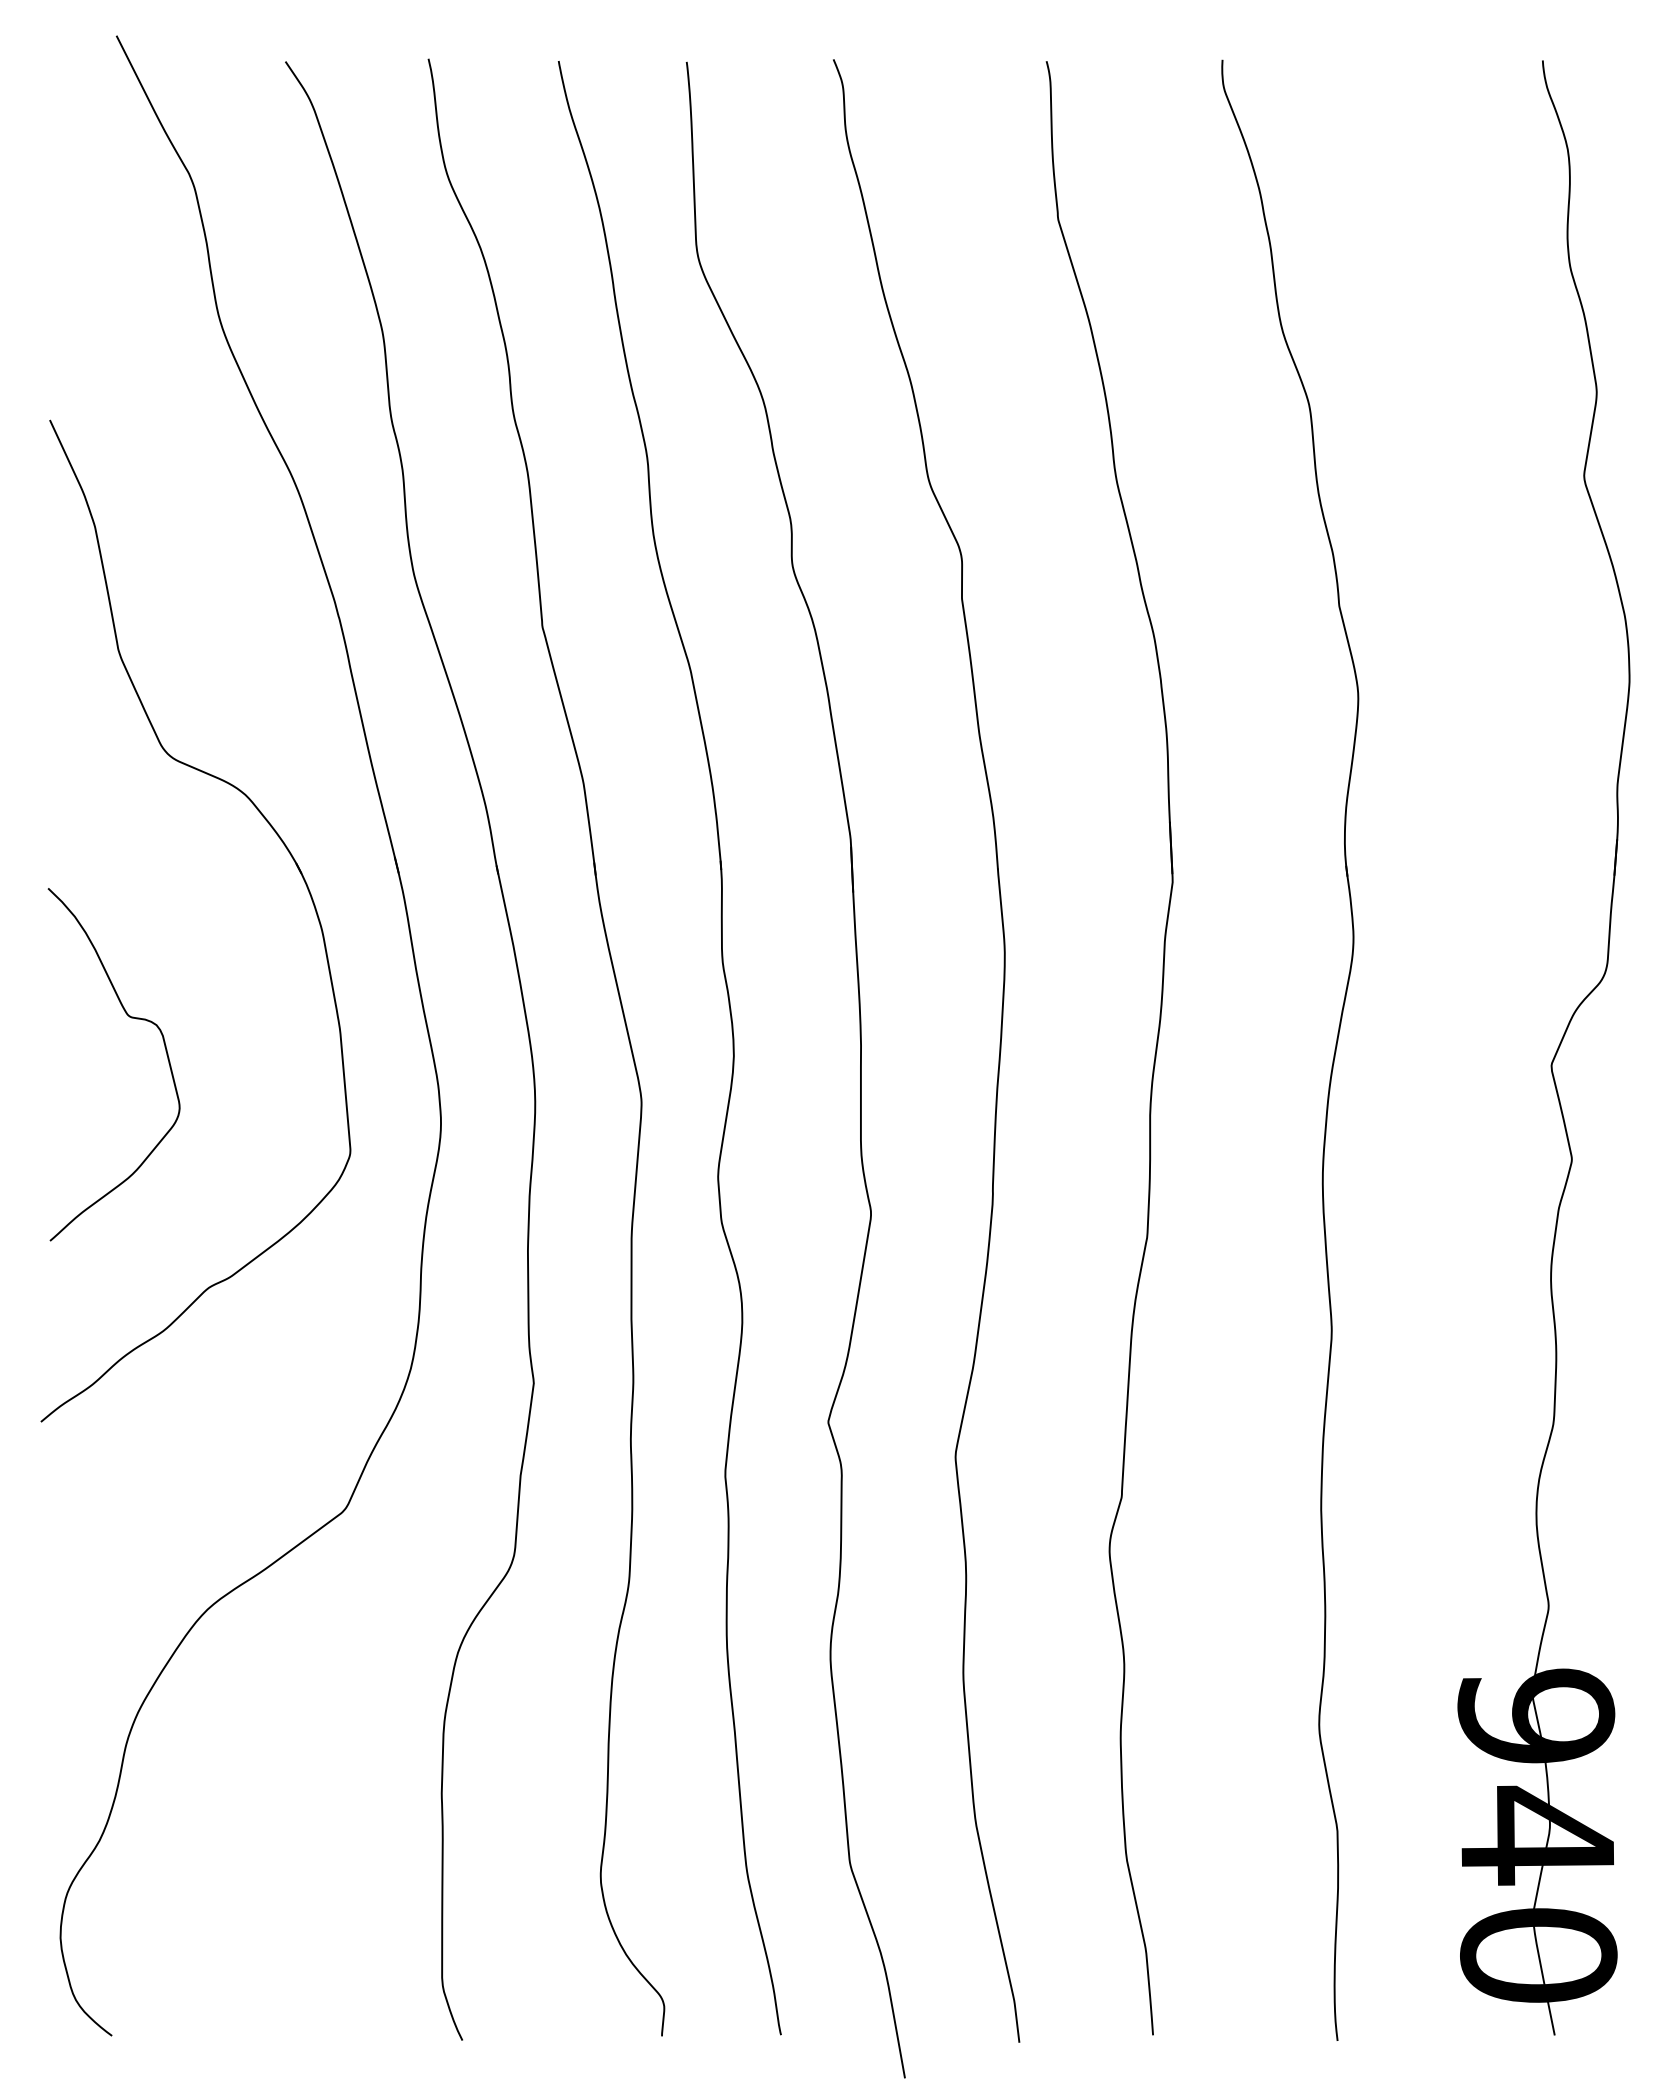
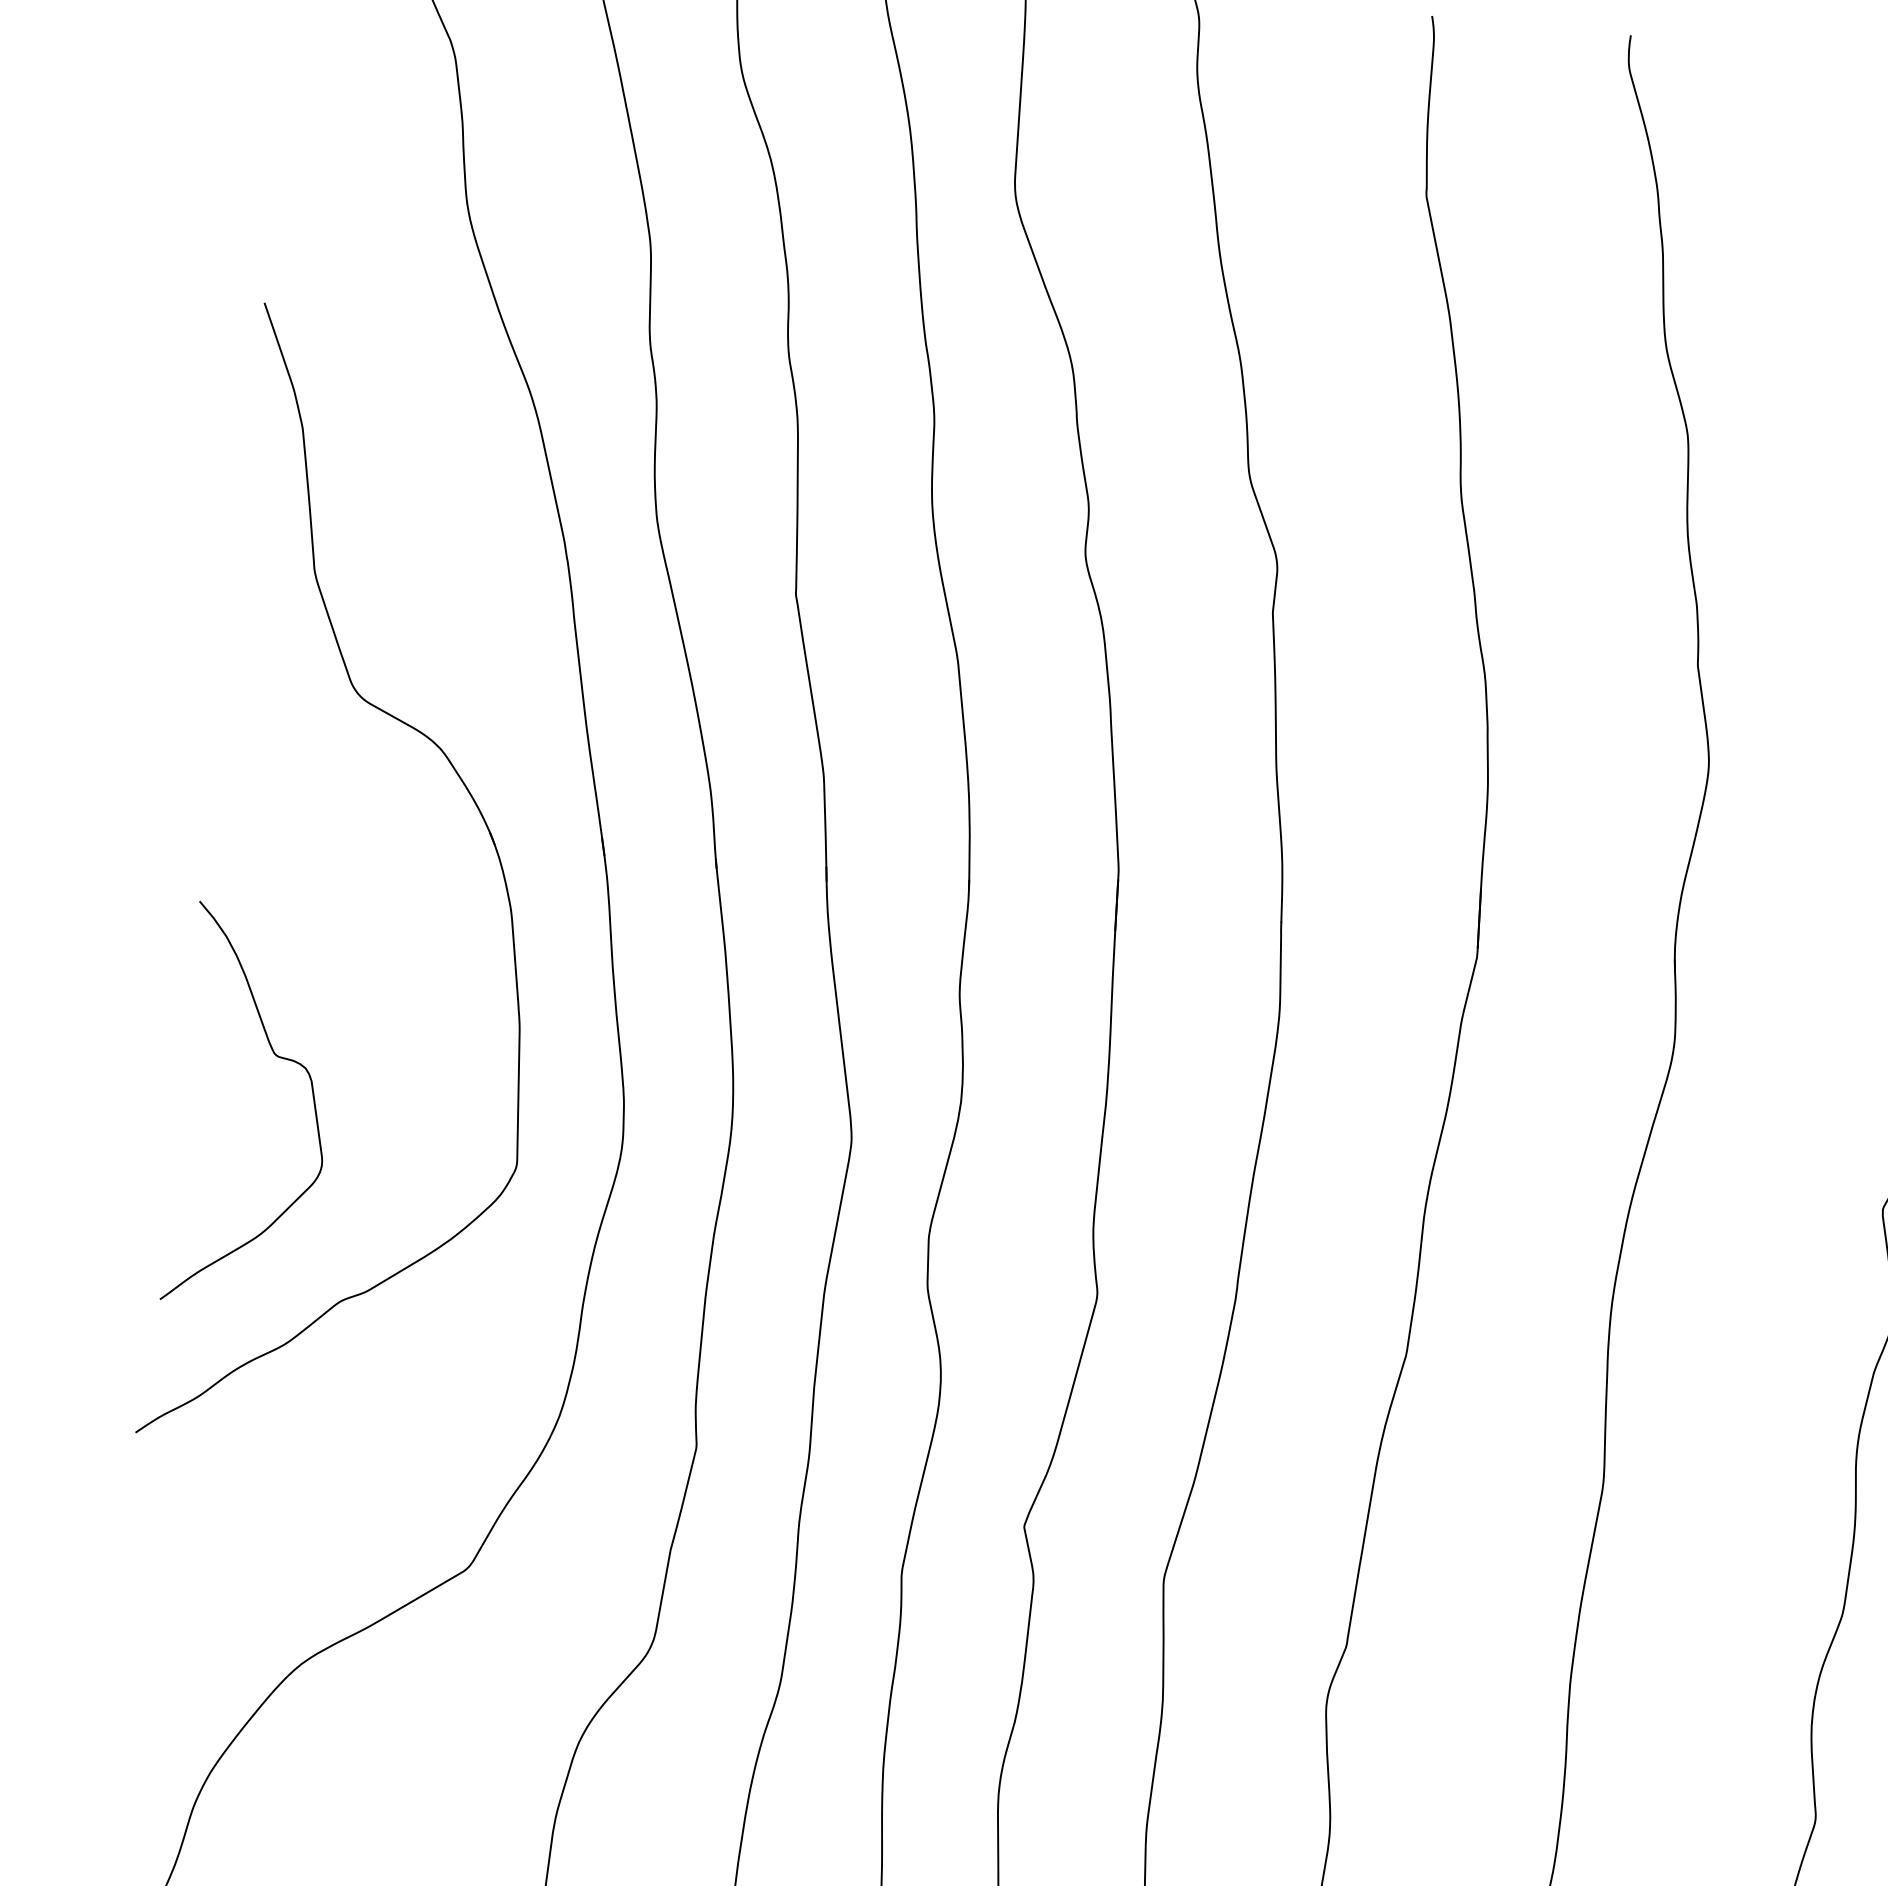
curve: (131, 1018) -> (278, 1057), moved

